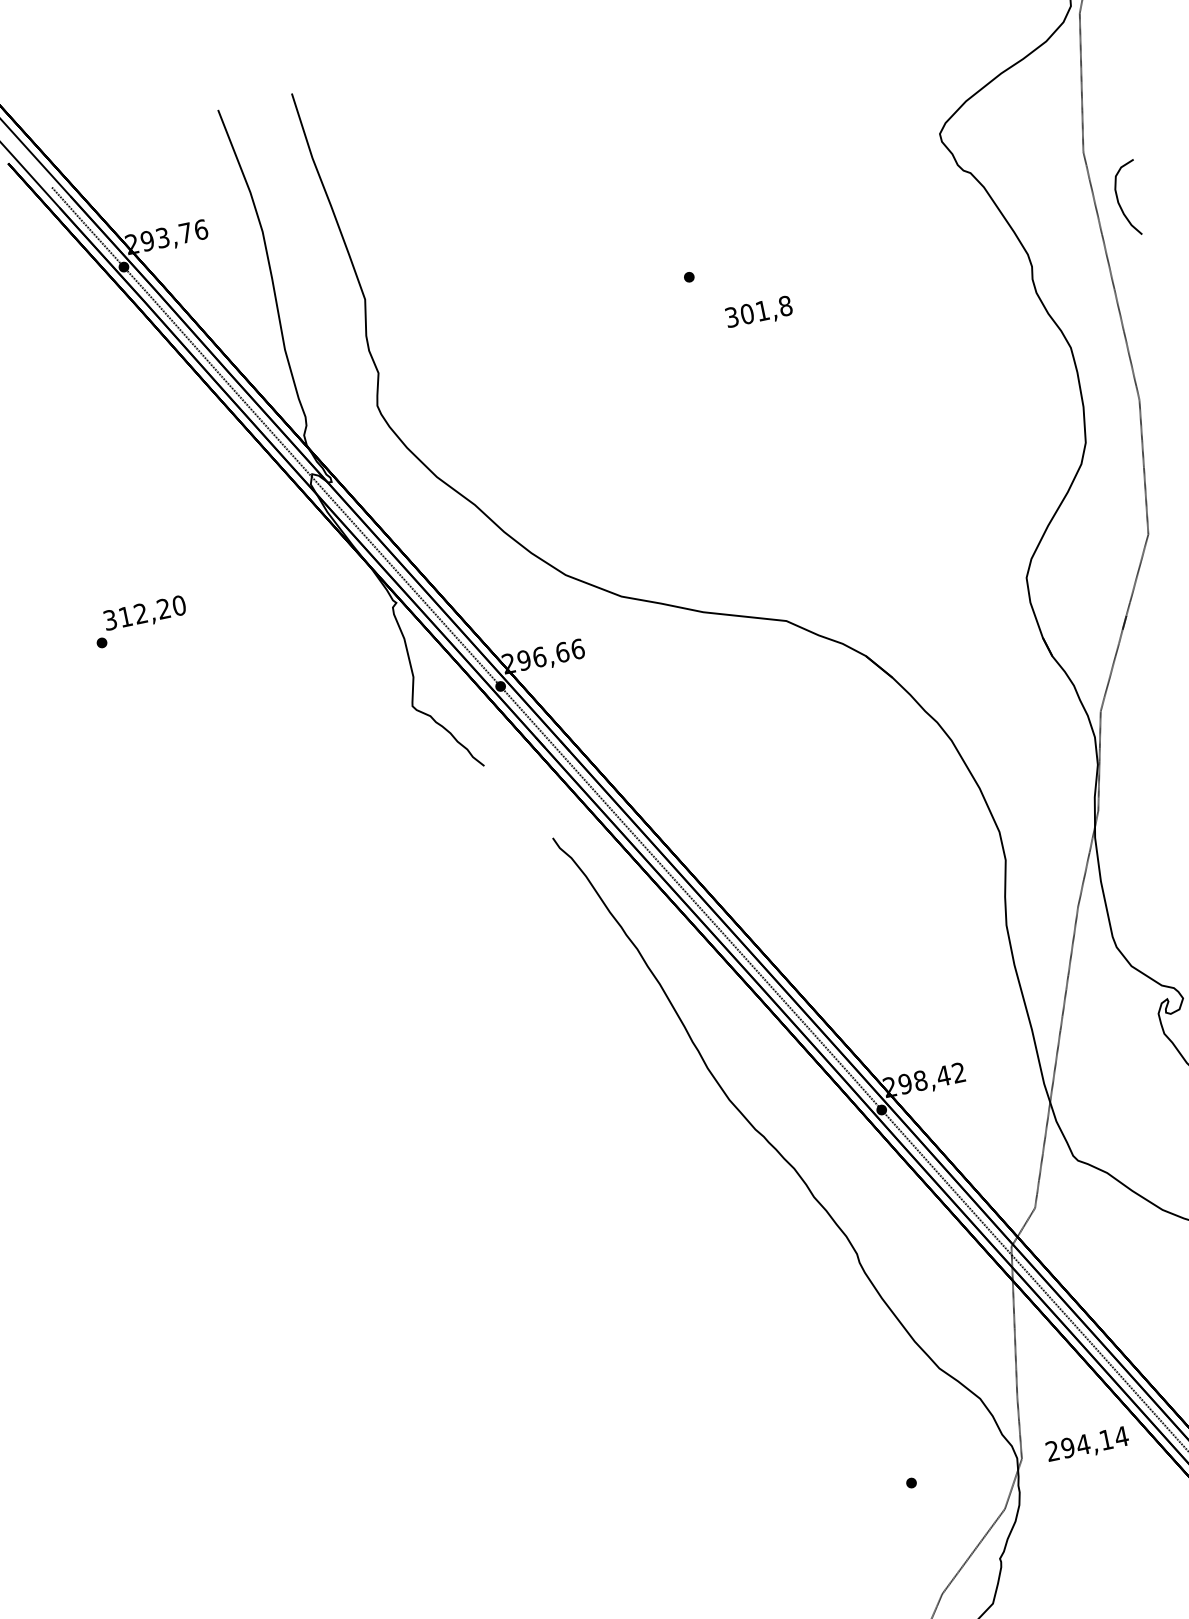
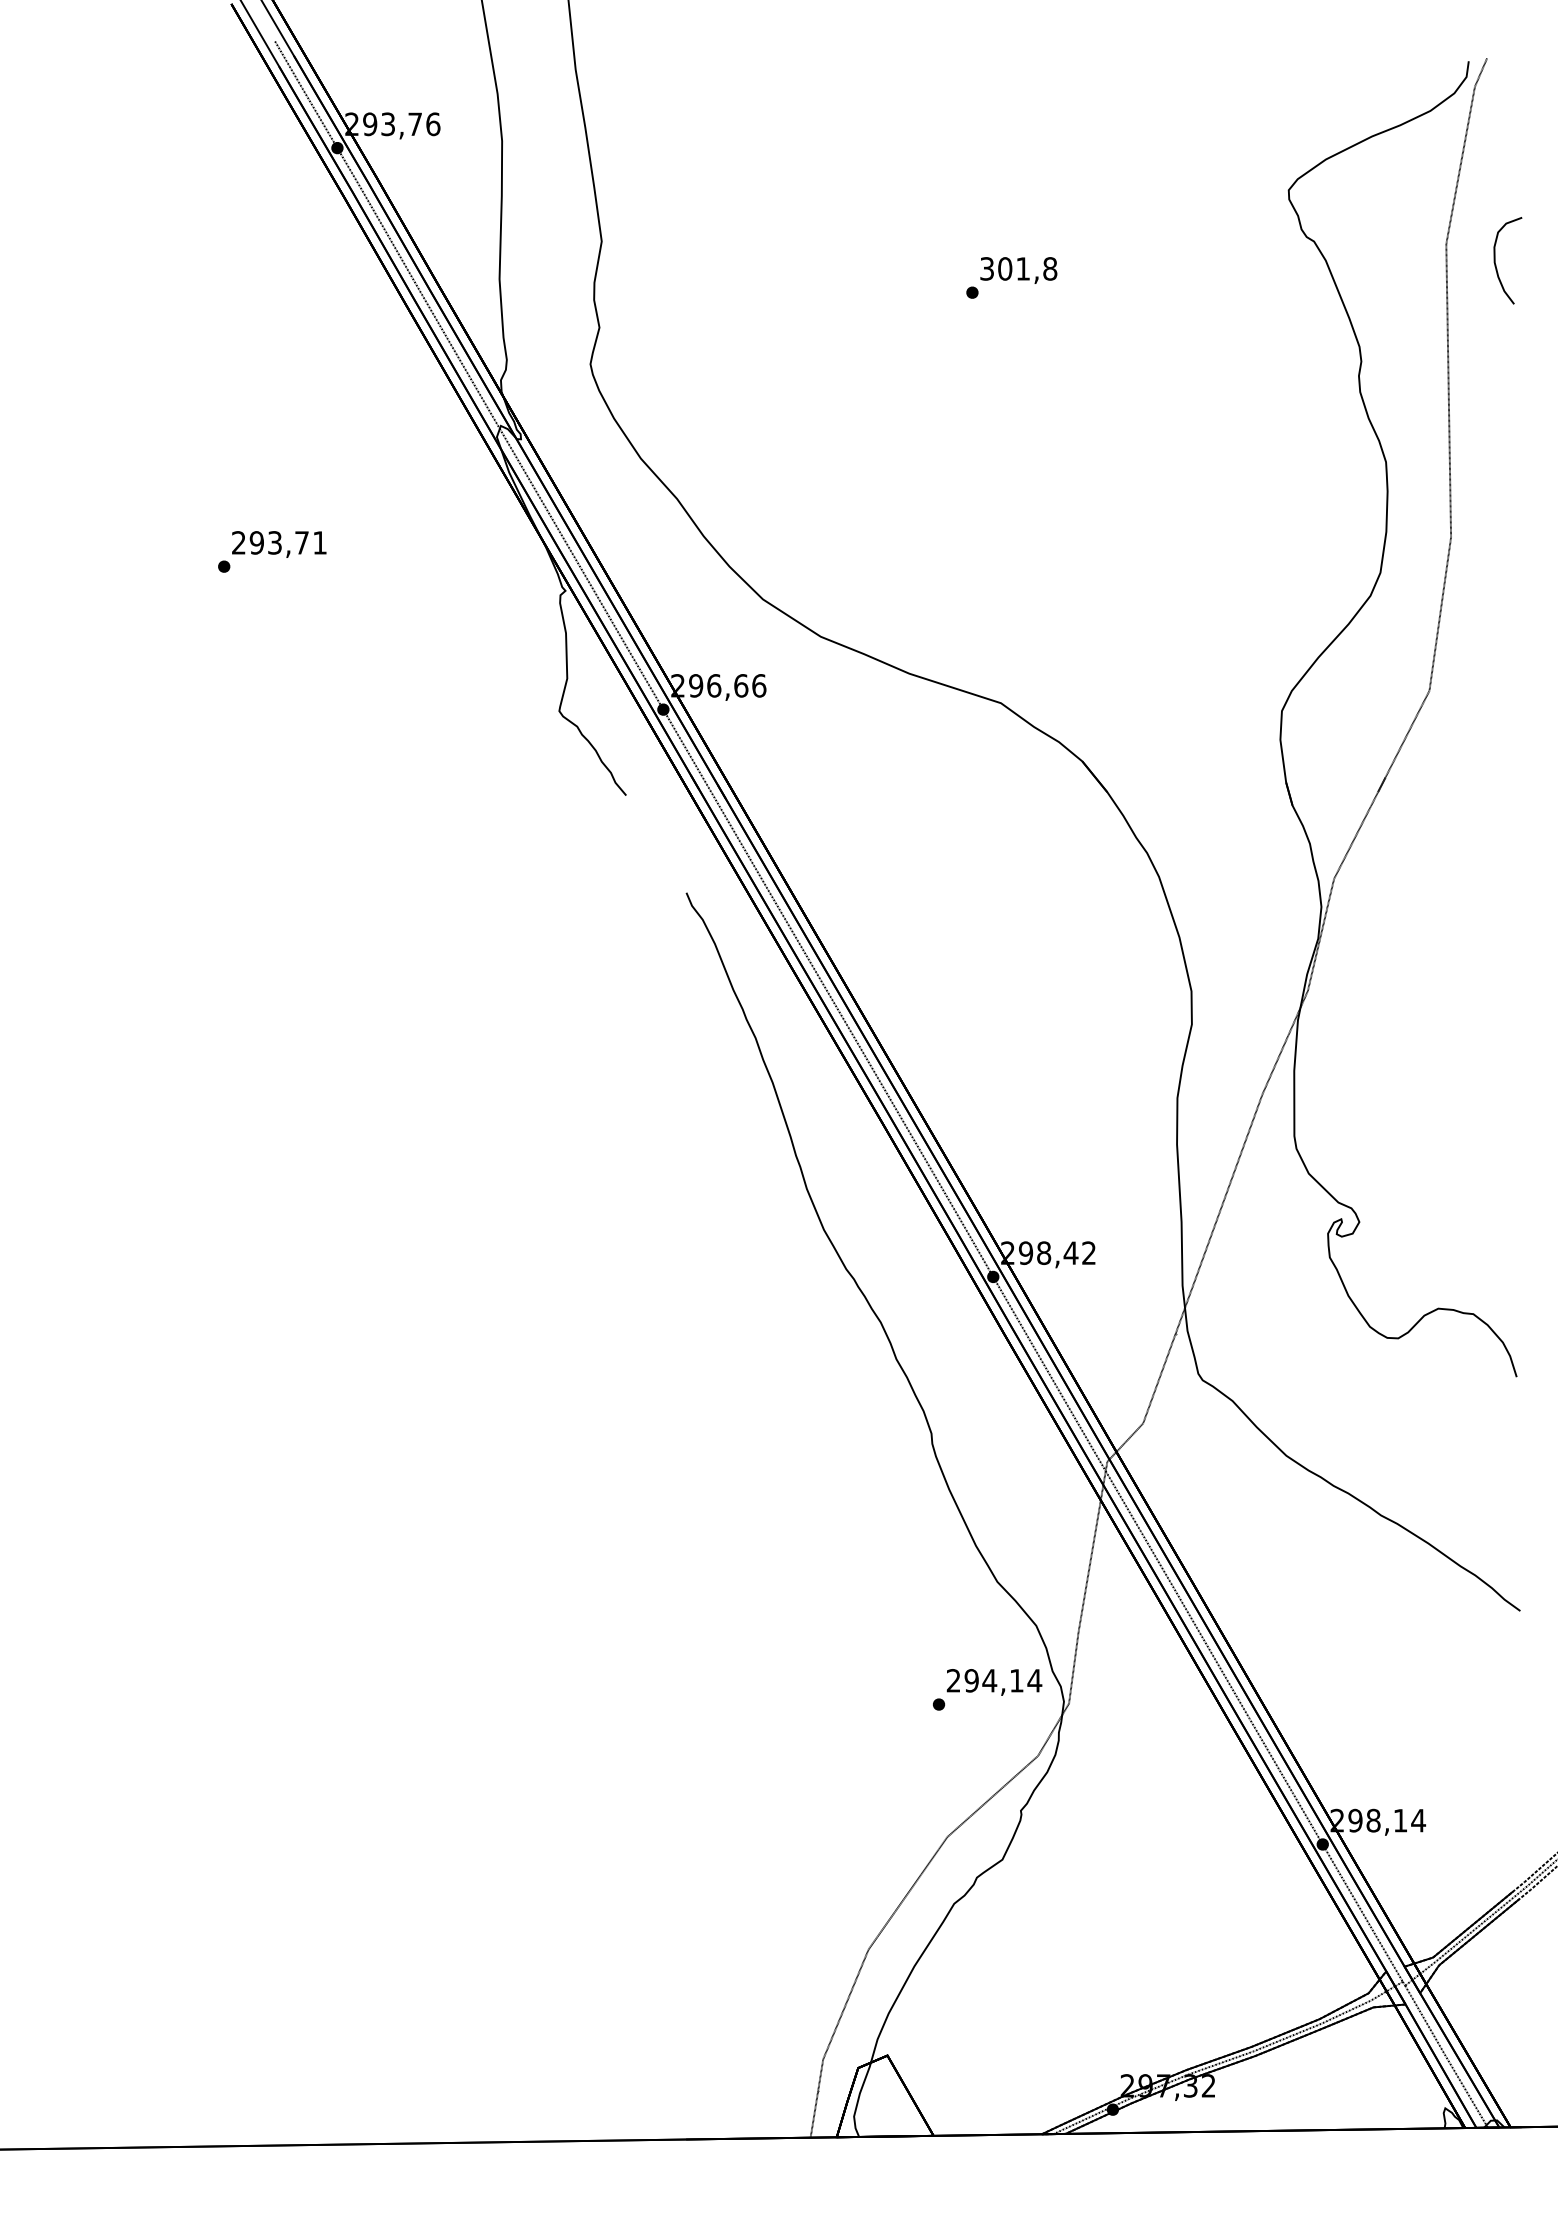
curve: (1120, 203) -> (1496, 264), moved
text: (758, 313) -> (1018, 270), moved
text: (144, 612) -> (279, 542), 312,20 -> 293,71
text: (1087, 1445) -> (994, 1682), moved

